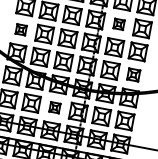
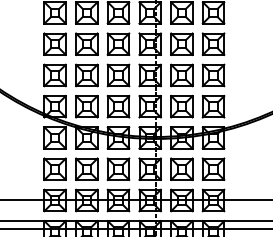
part: (118, 23) -> (181, 43), size x1.67
part: (20, 29) -> (54, 75), size x1.67
part: (133, 74) -> (213, 106), size x1.43
part: (55, 107) -> (118, 168), size x1.67

